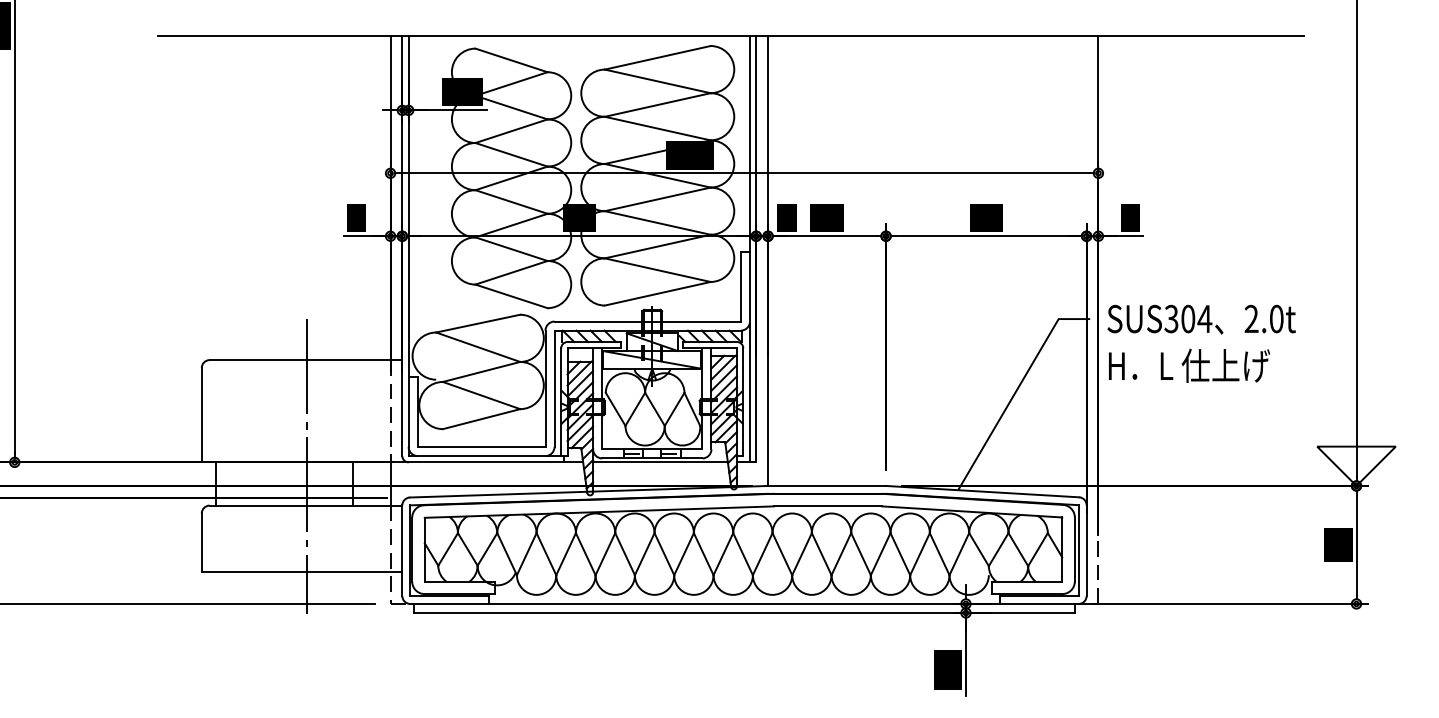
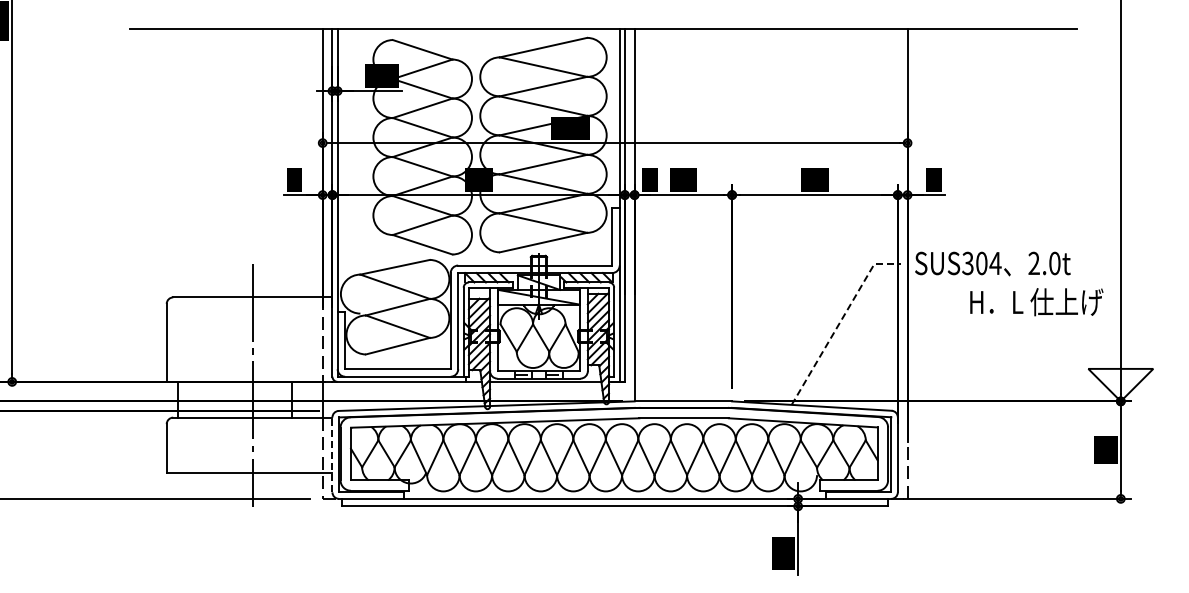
text: (1189, 366) -> (1036, 302), moved
line: (1017, 390) -> (840, 322), solid -> dashed
line: (402, 550) -> (332, 454), solid -> dashed

